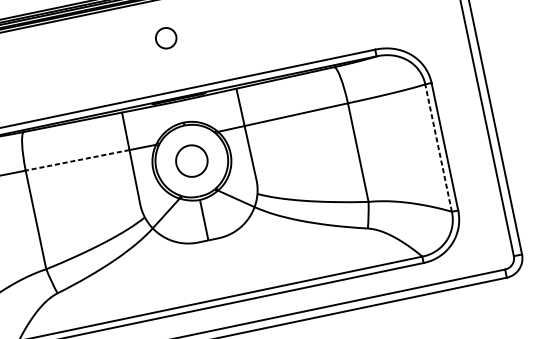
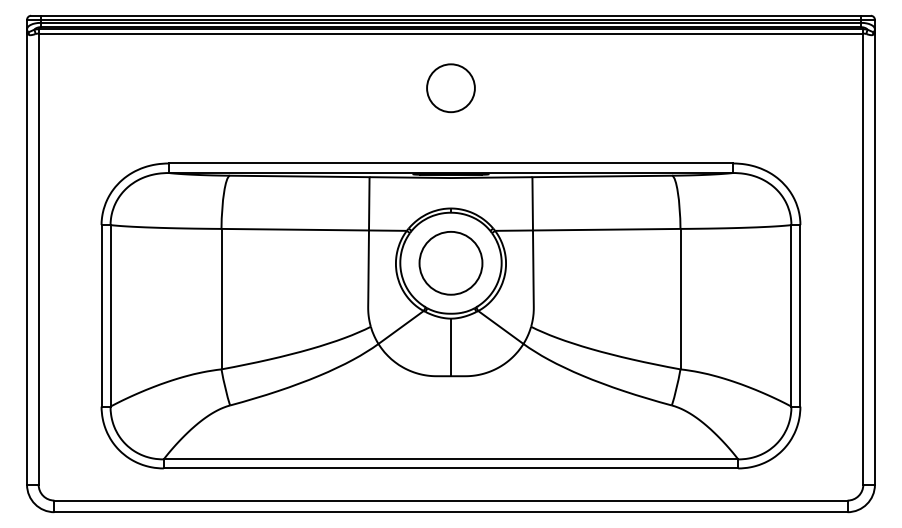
circle: (165, 38) -> (450, 88), size x1.67
line: (438, 147) -> (791, 315), dashed -> solid
line: (77, 160) -> (295, 229), dashed -> solid
circle: (191, 160) -> (450, 262), size x1.43

